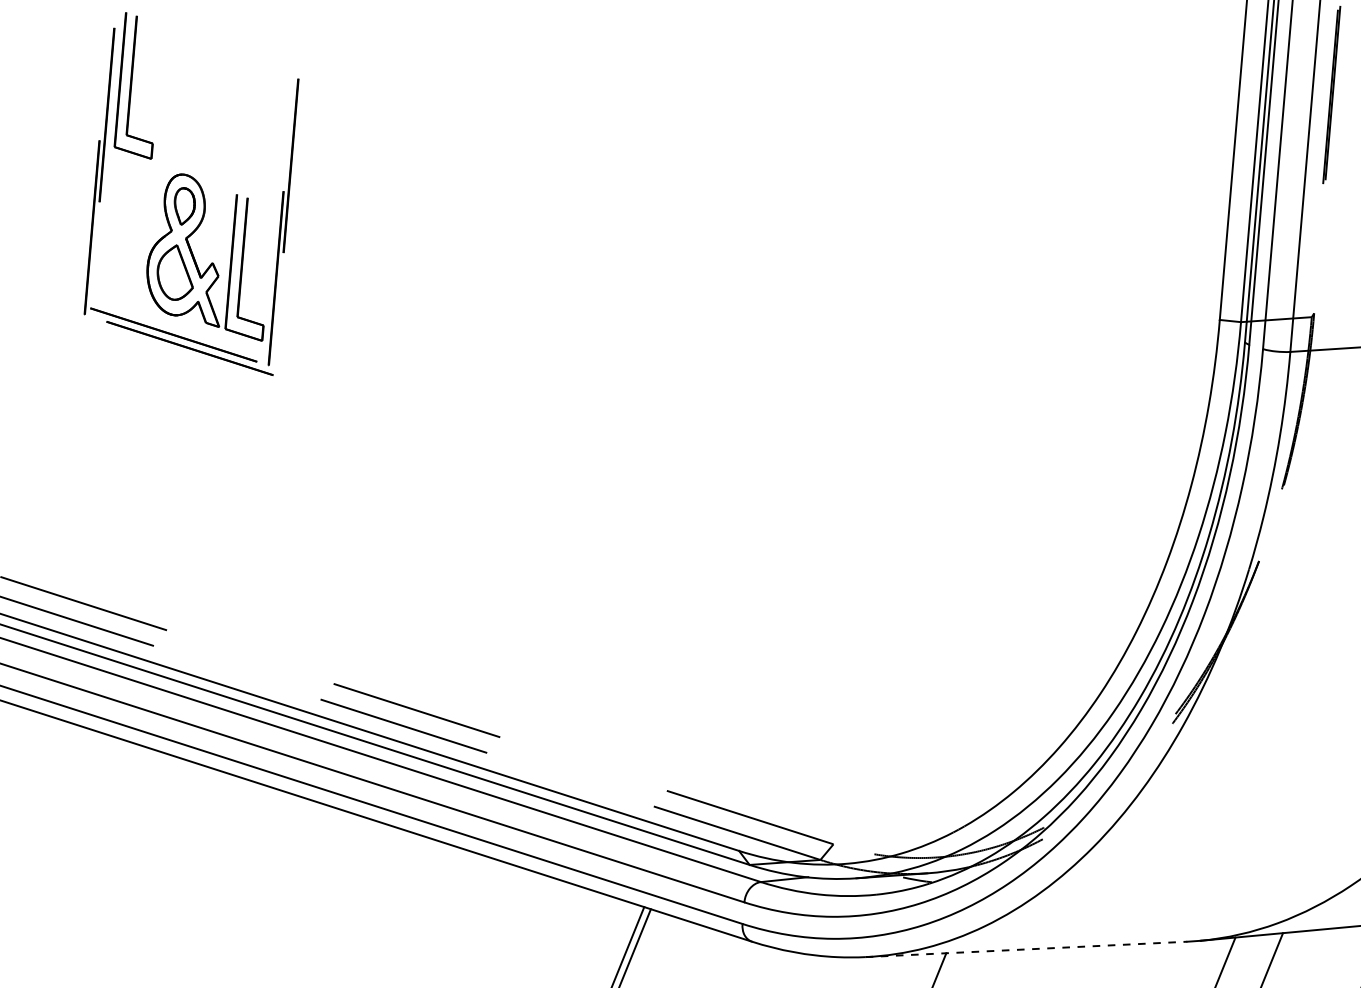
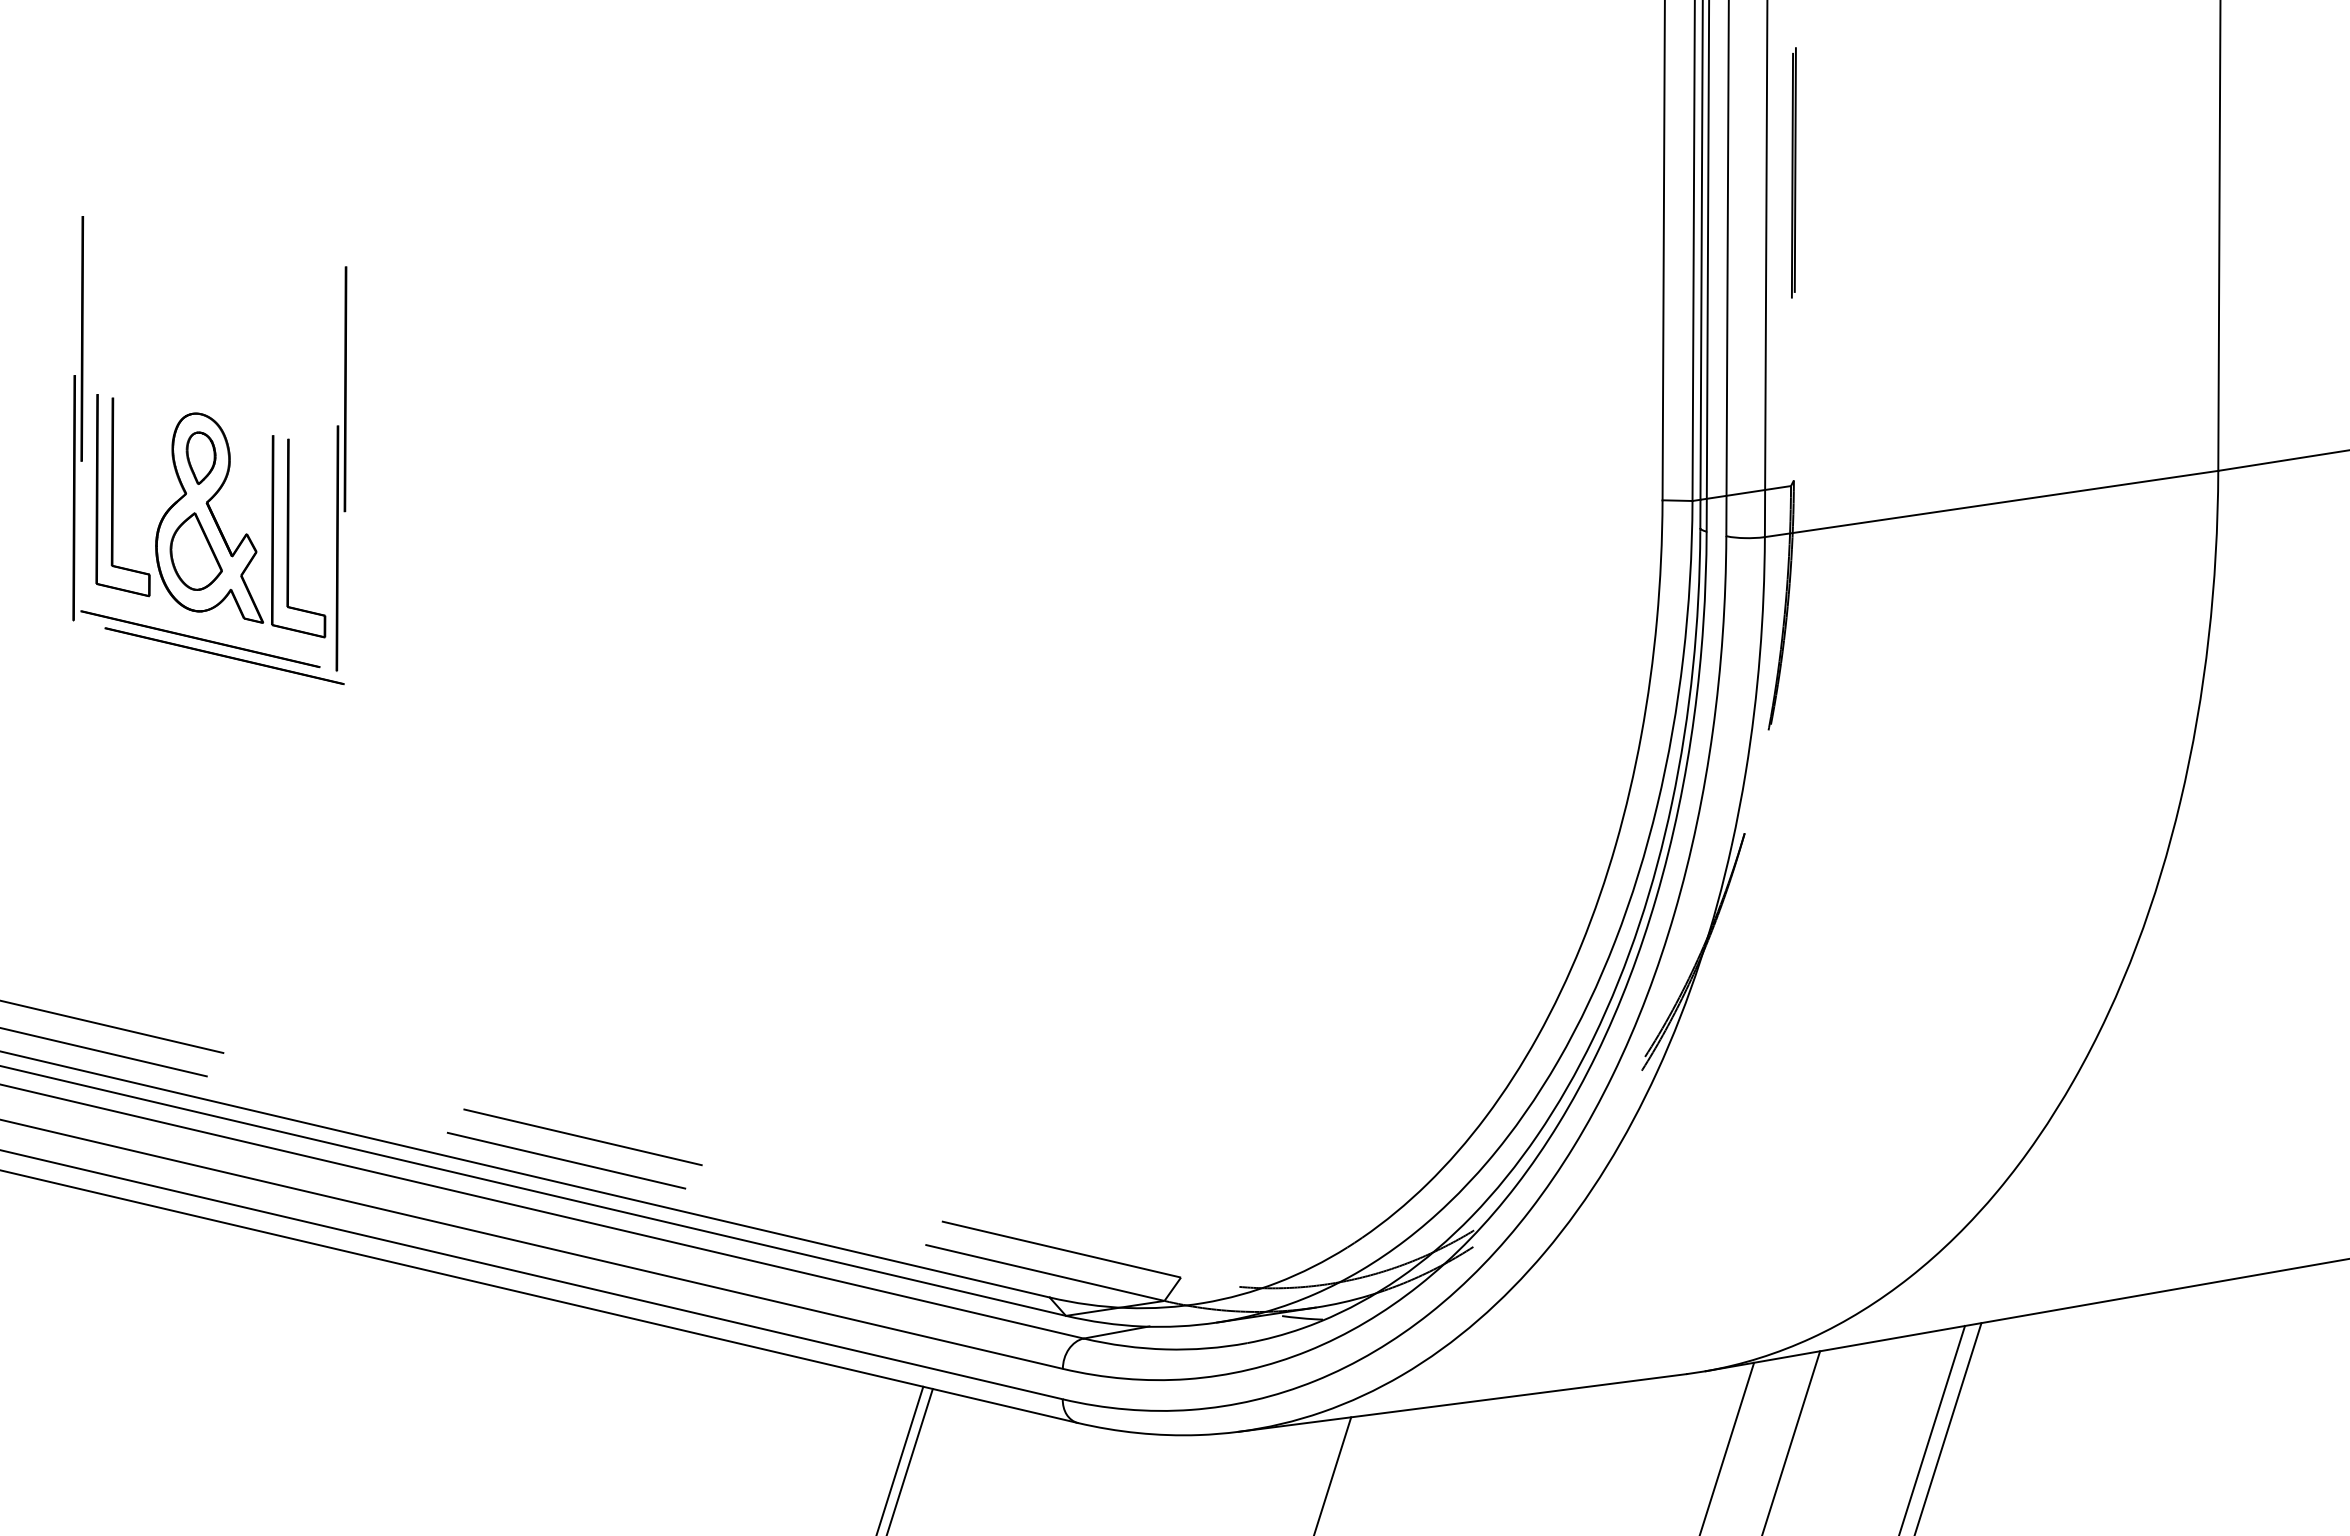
part: (131, 85) -> (113, 495), moved
line: (1026, 949) -> (1463, 1402), dashed -> solid

